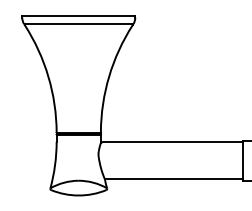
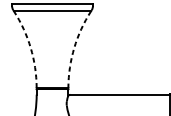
arc: (48, 76) -> (30, 47), solid -> dashed
arc: (109, 76) -> (74, 47), solid -> dashed

